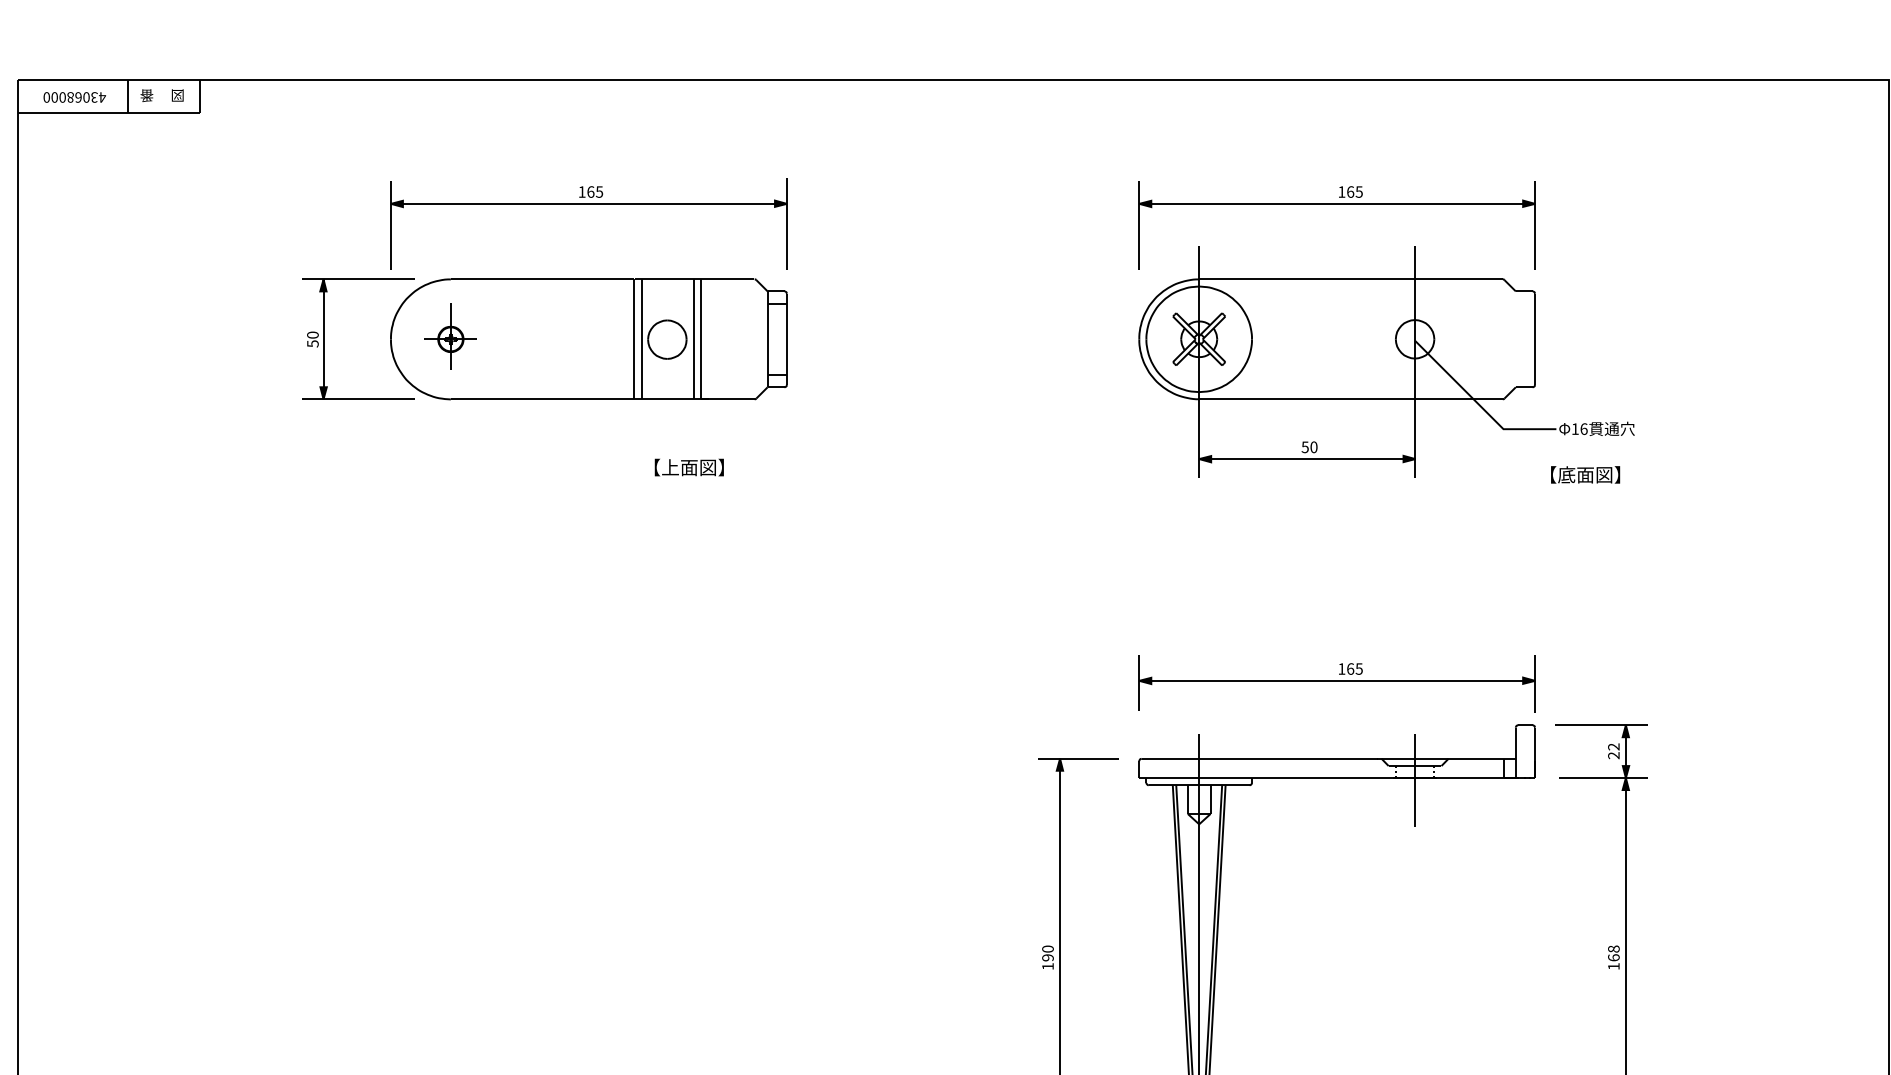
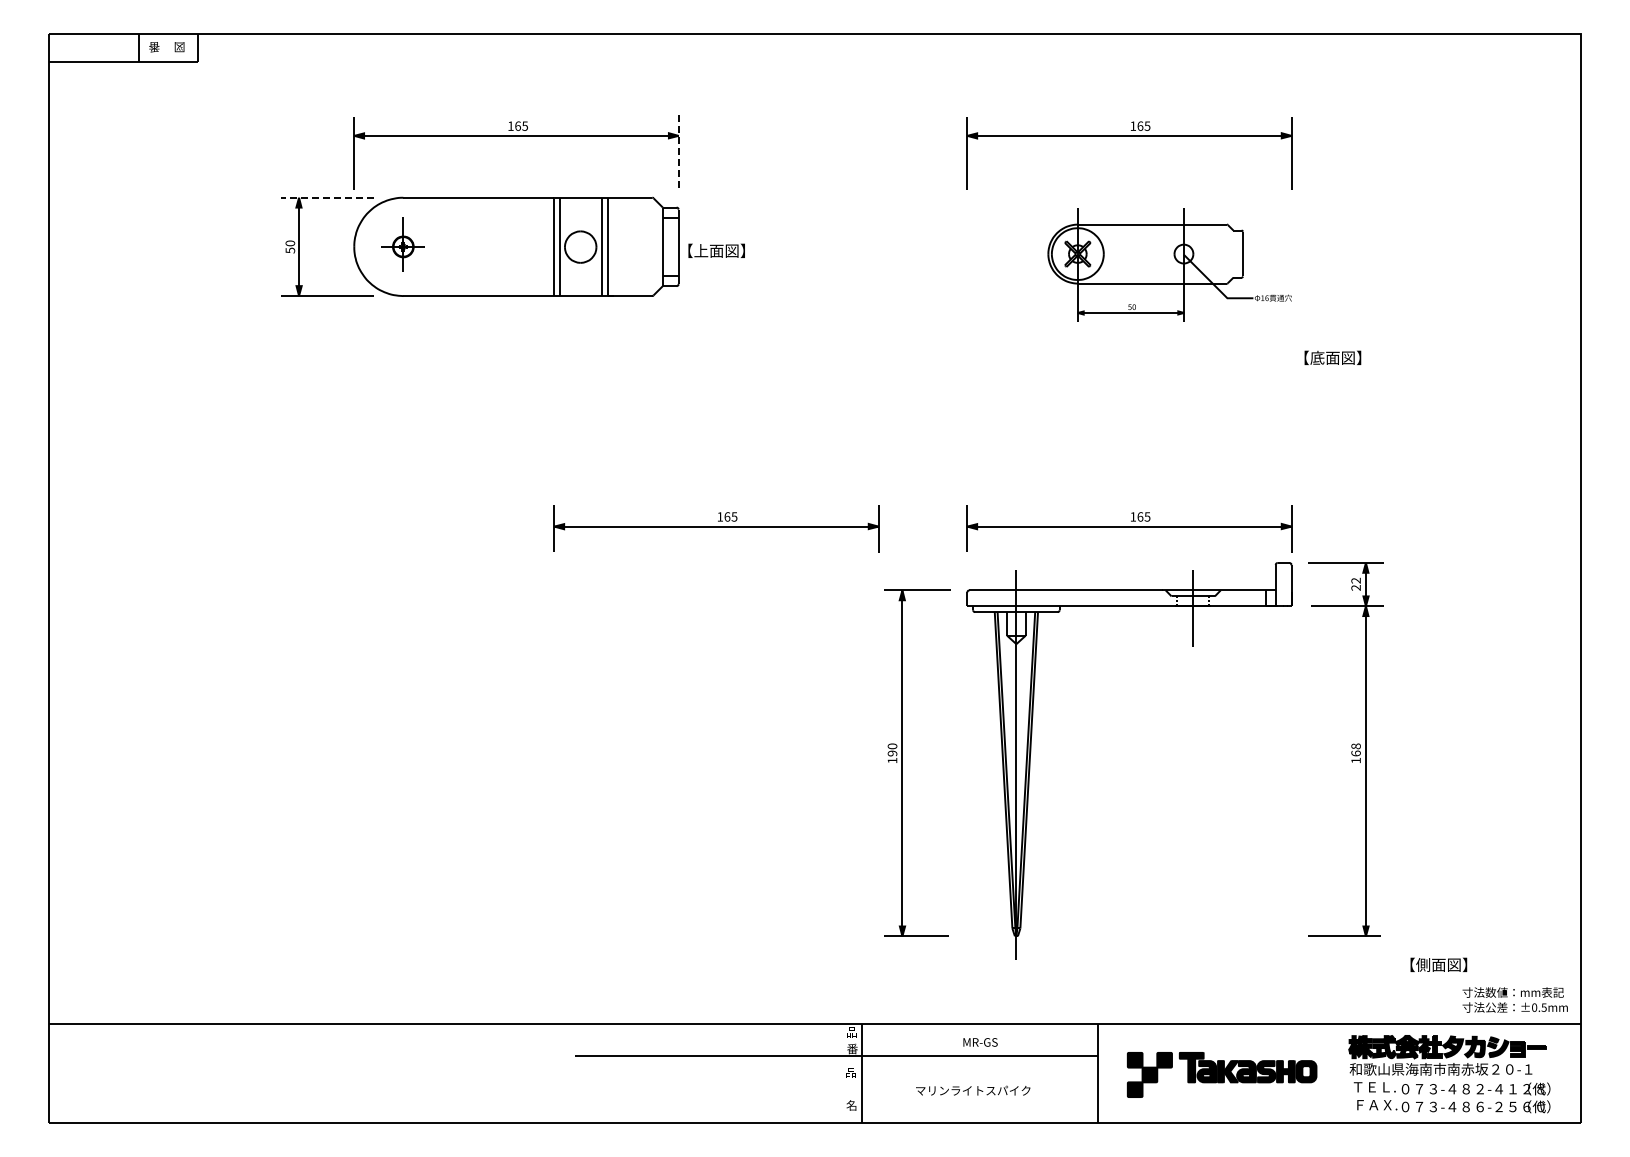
part: (73, 97) -> (94, 48), removed
line: (786, 224) -> (678, 152), solid -> dashed
line: (357, 279) -> (326, 197), solid -> dashed
part: (1386, 360) -> (1169, 264), size x0.6
part: (689, 467) -> (716, 250), moved
part: (833, 683) -> (716, 528), added

